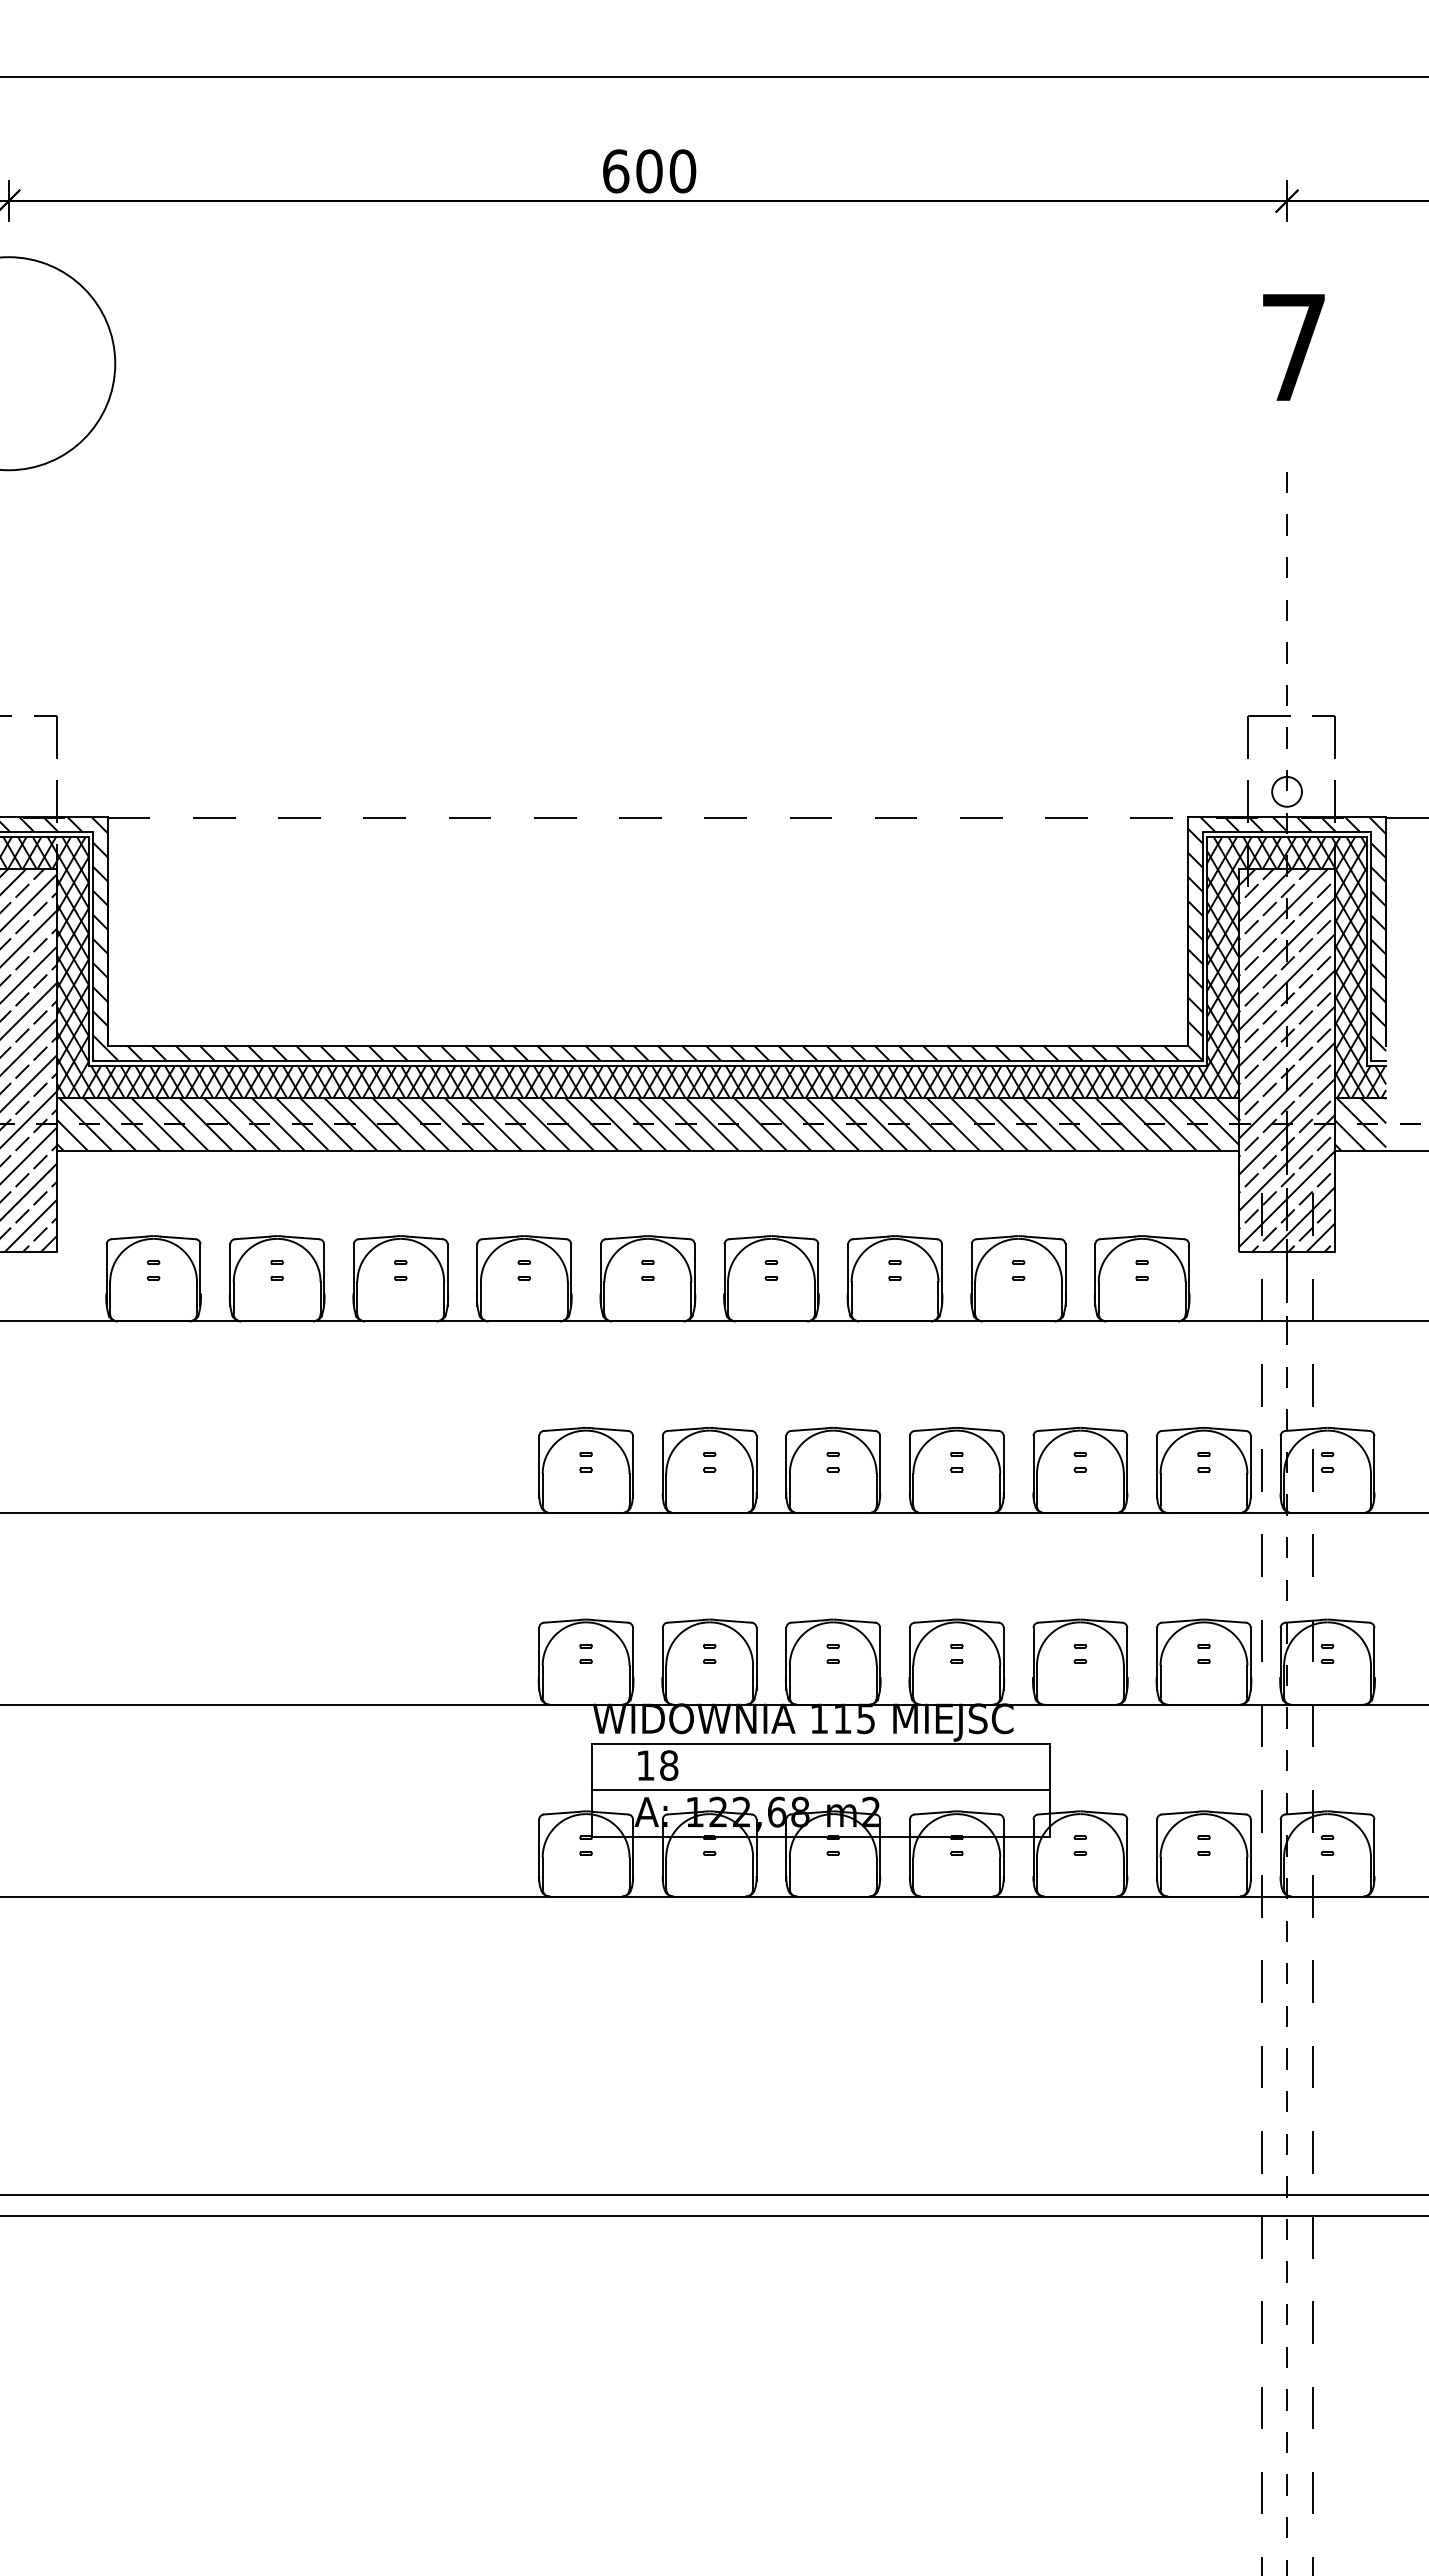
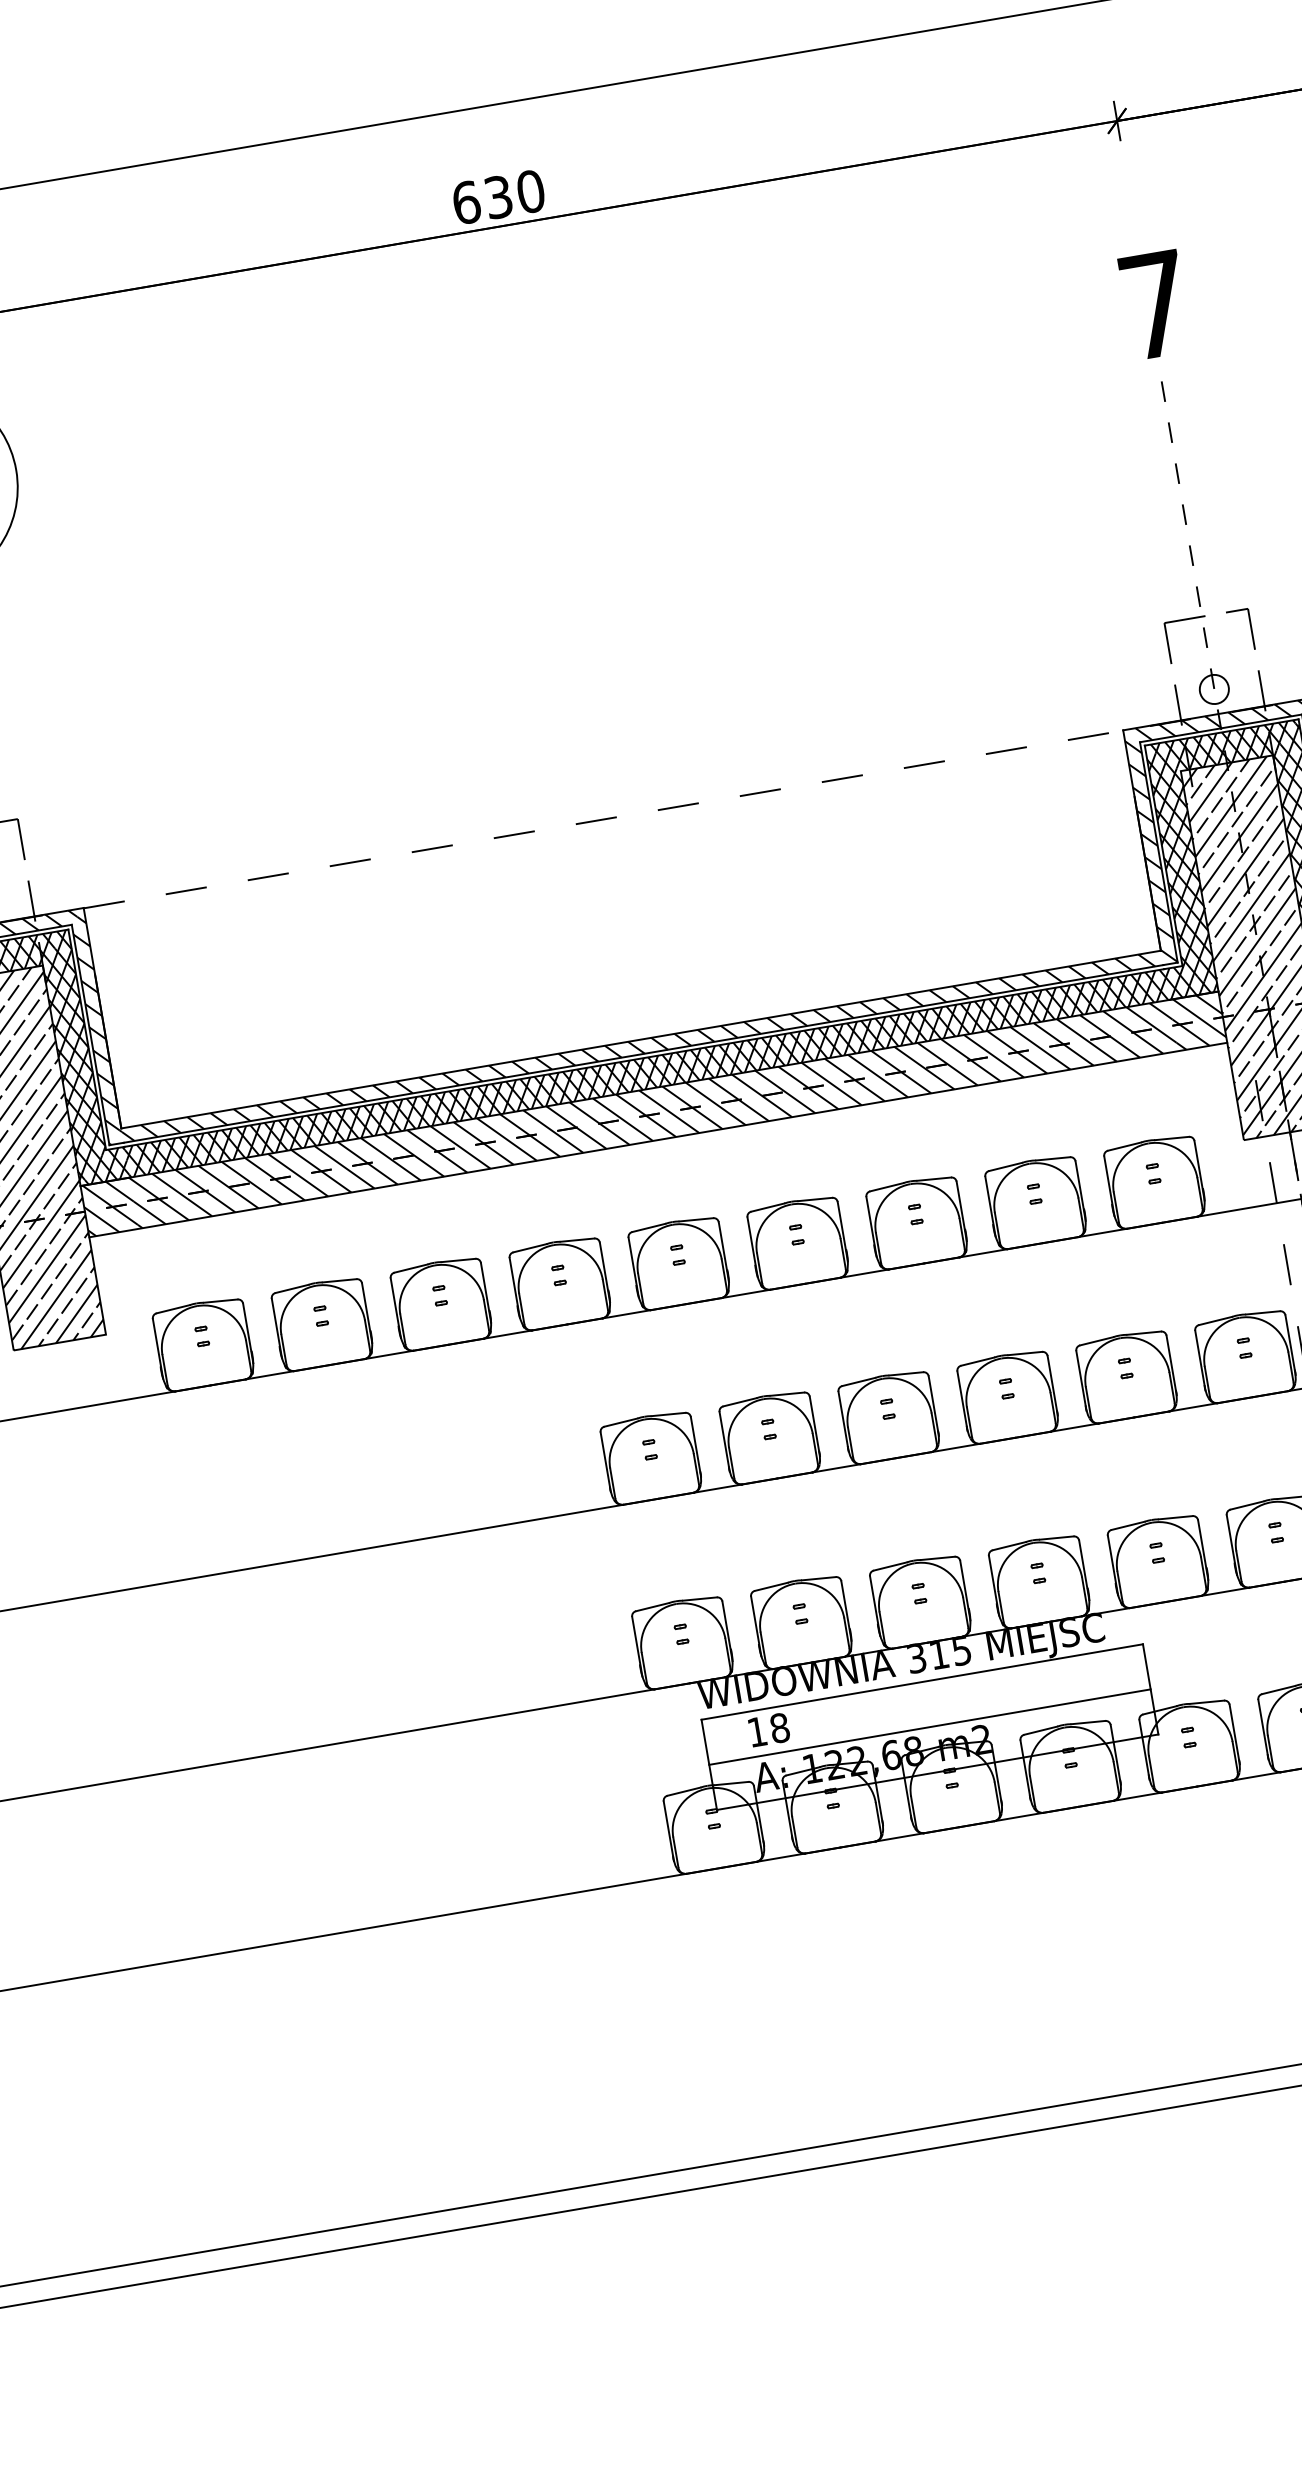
text: (649, 171) -> (498, 197), 600 -> 630
text: (1293, 347) -> (1155, 305), moved
text: (819, 1718) -> (916, 1658), 115 -> 315

